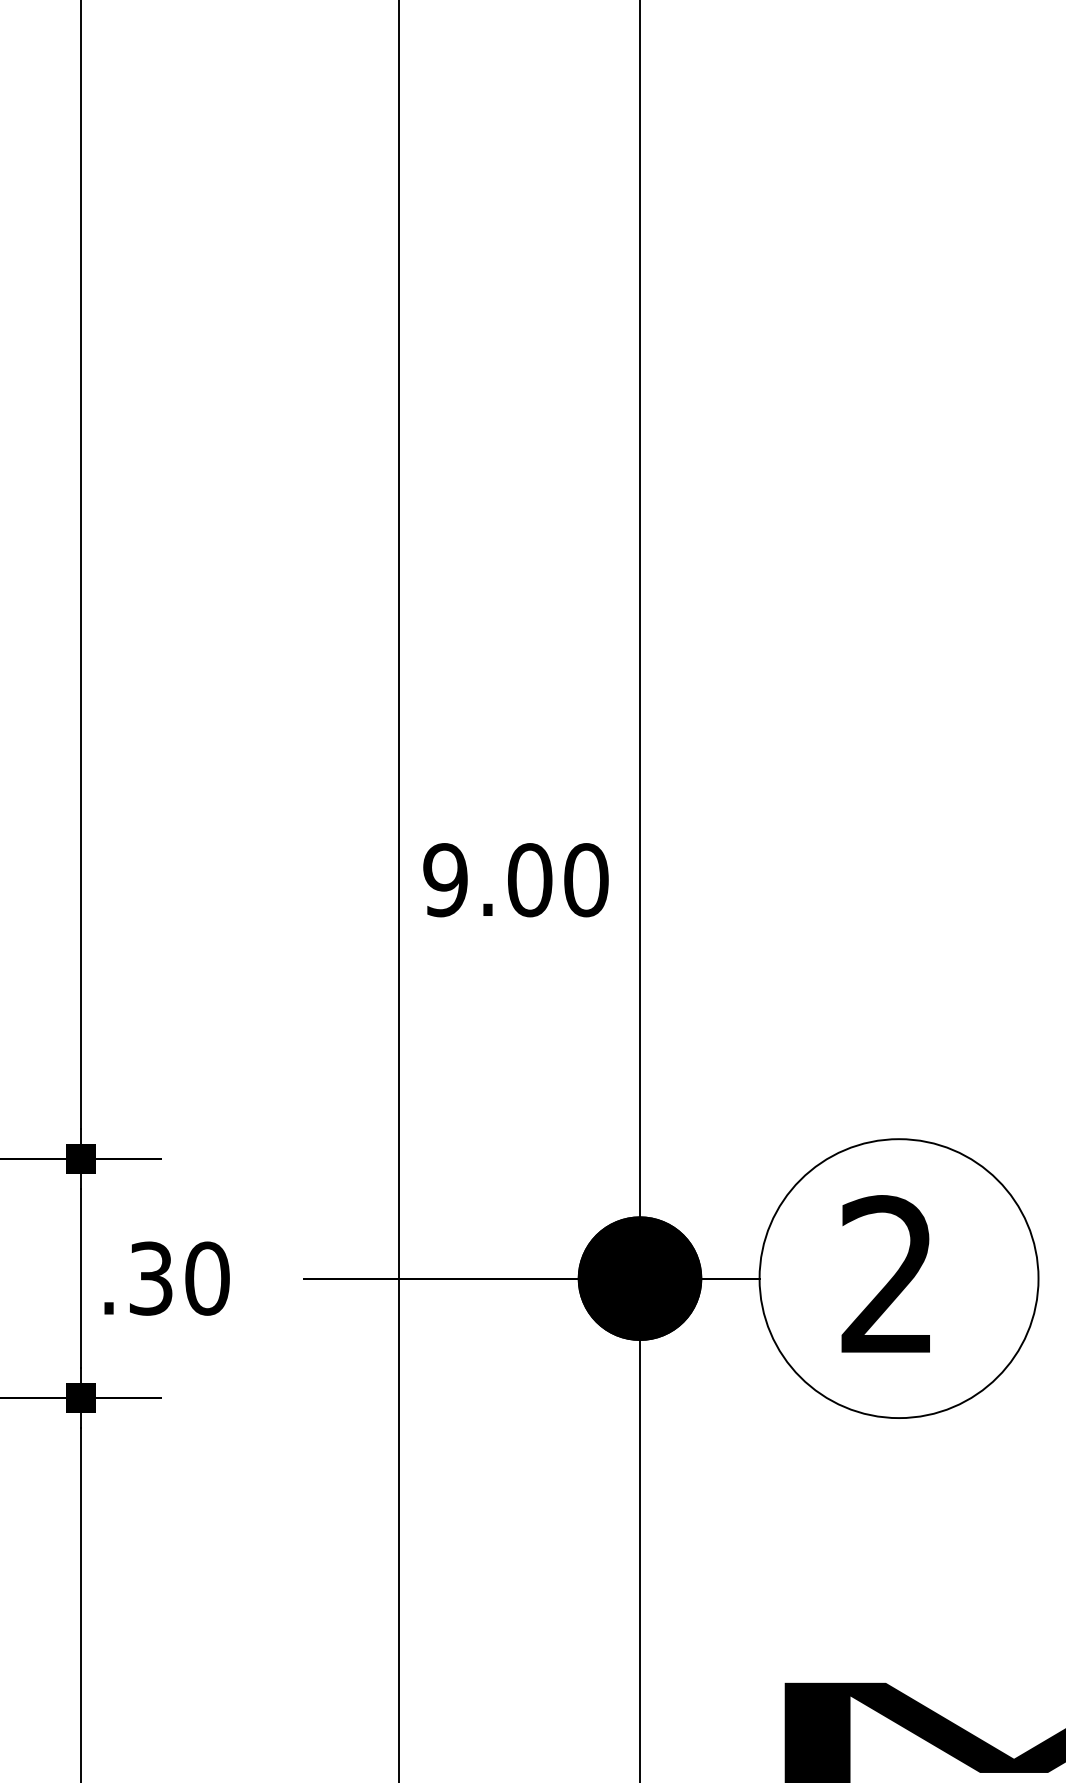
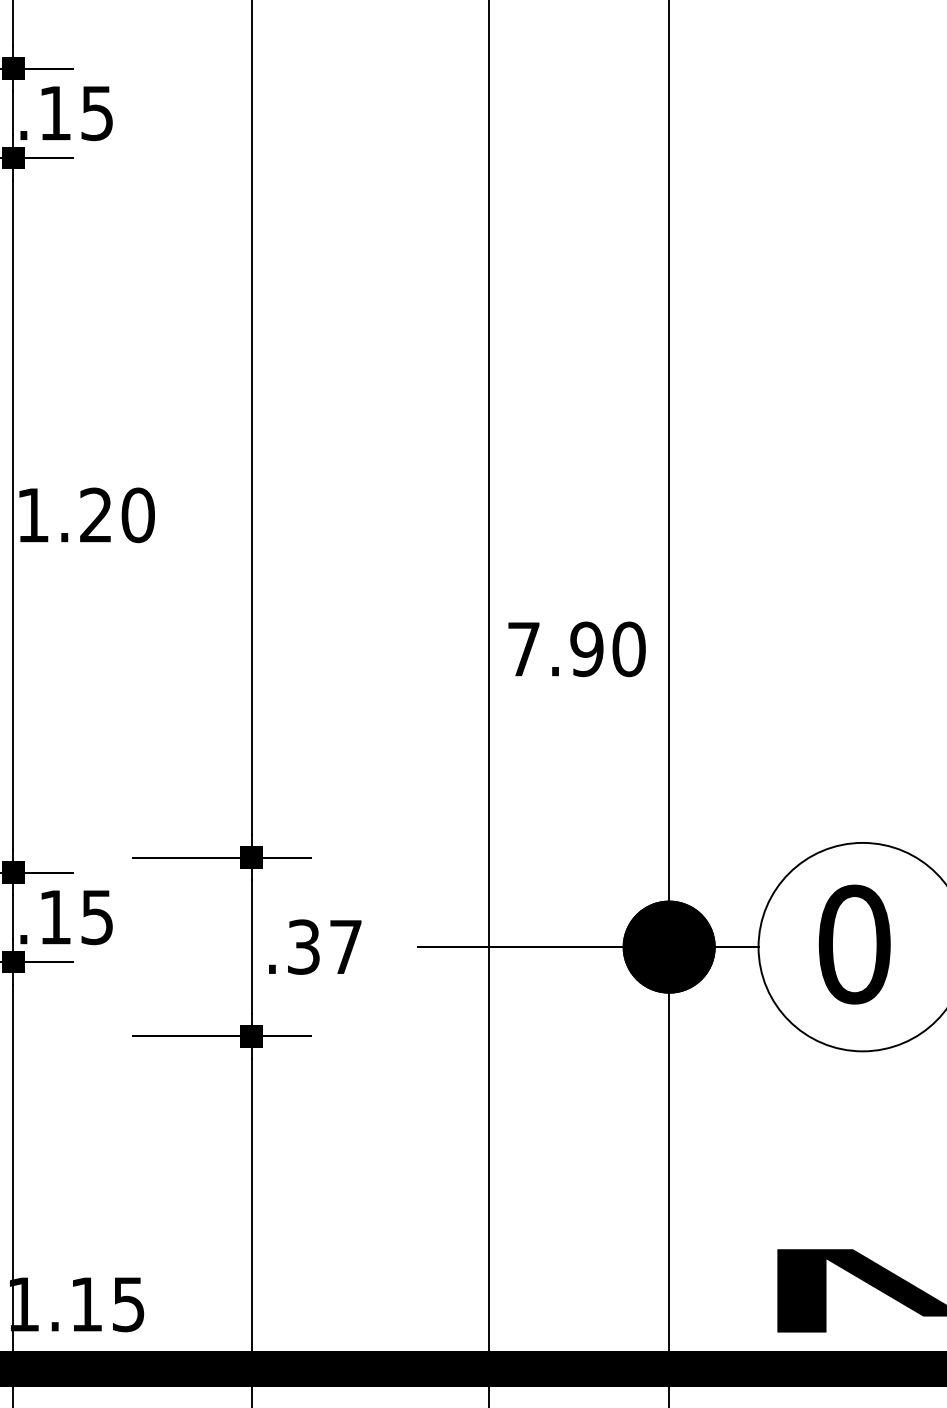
text: (487, 880) -> (555, 649), 9.00 -> 7.90
text: (887, 1275) -> (854, 944), 2 -> 0
text: (206, 1277) -> (345, 946), .30 -> .37

